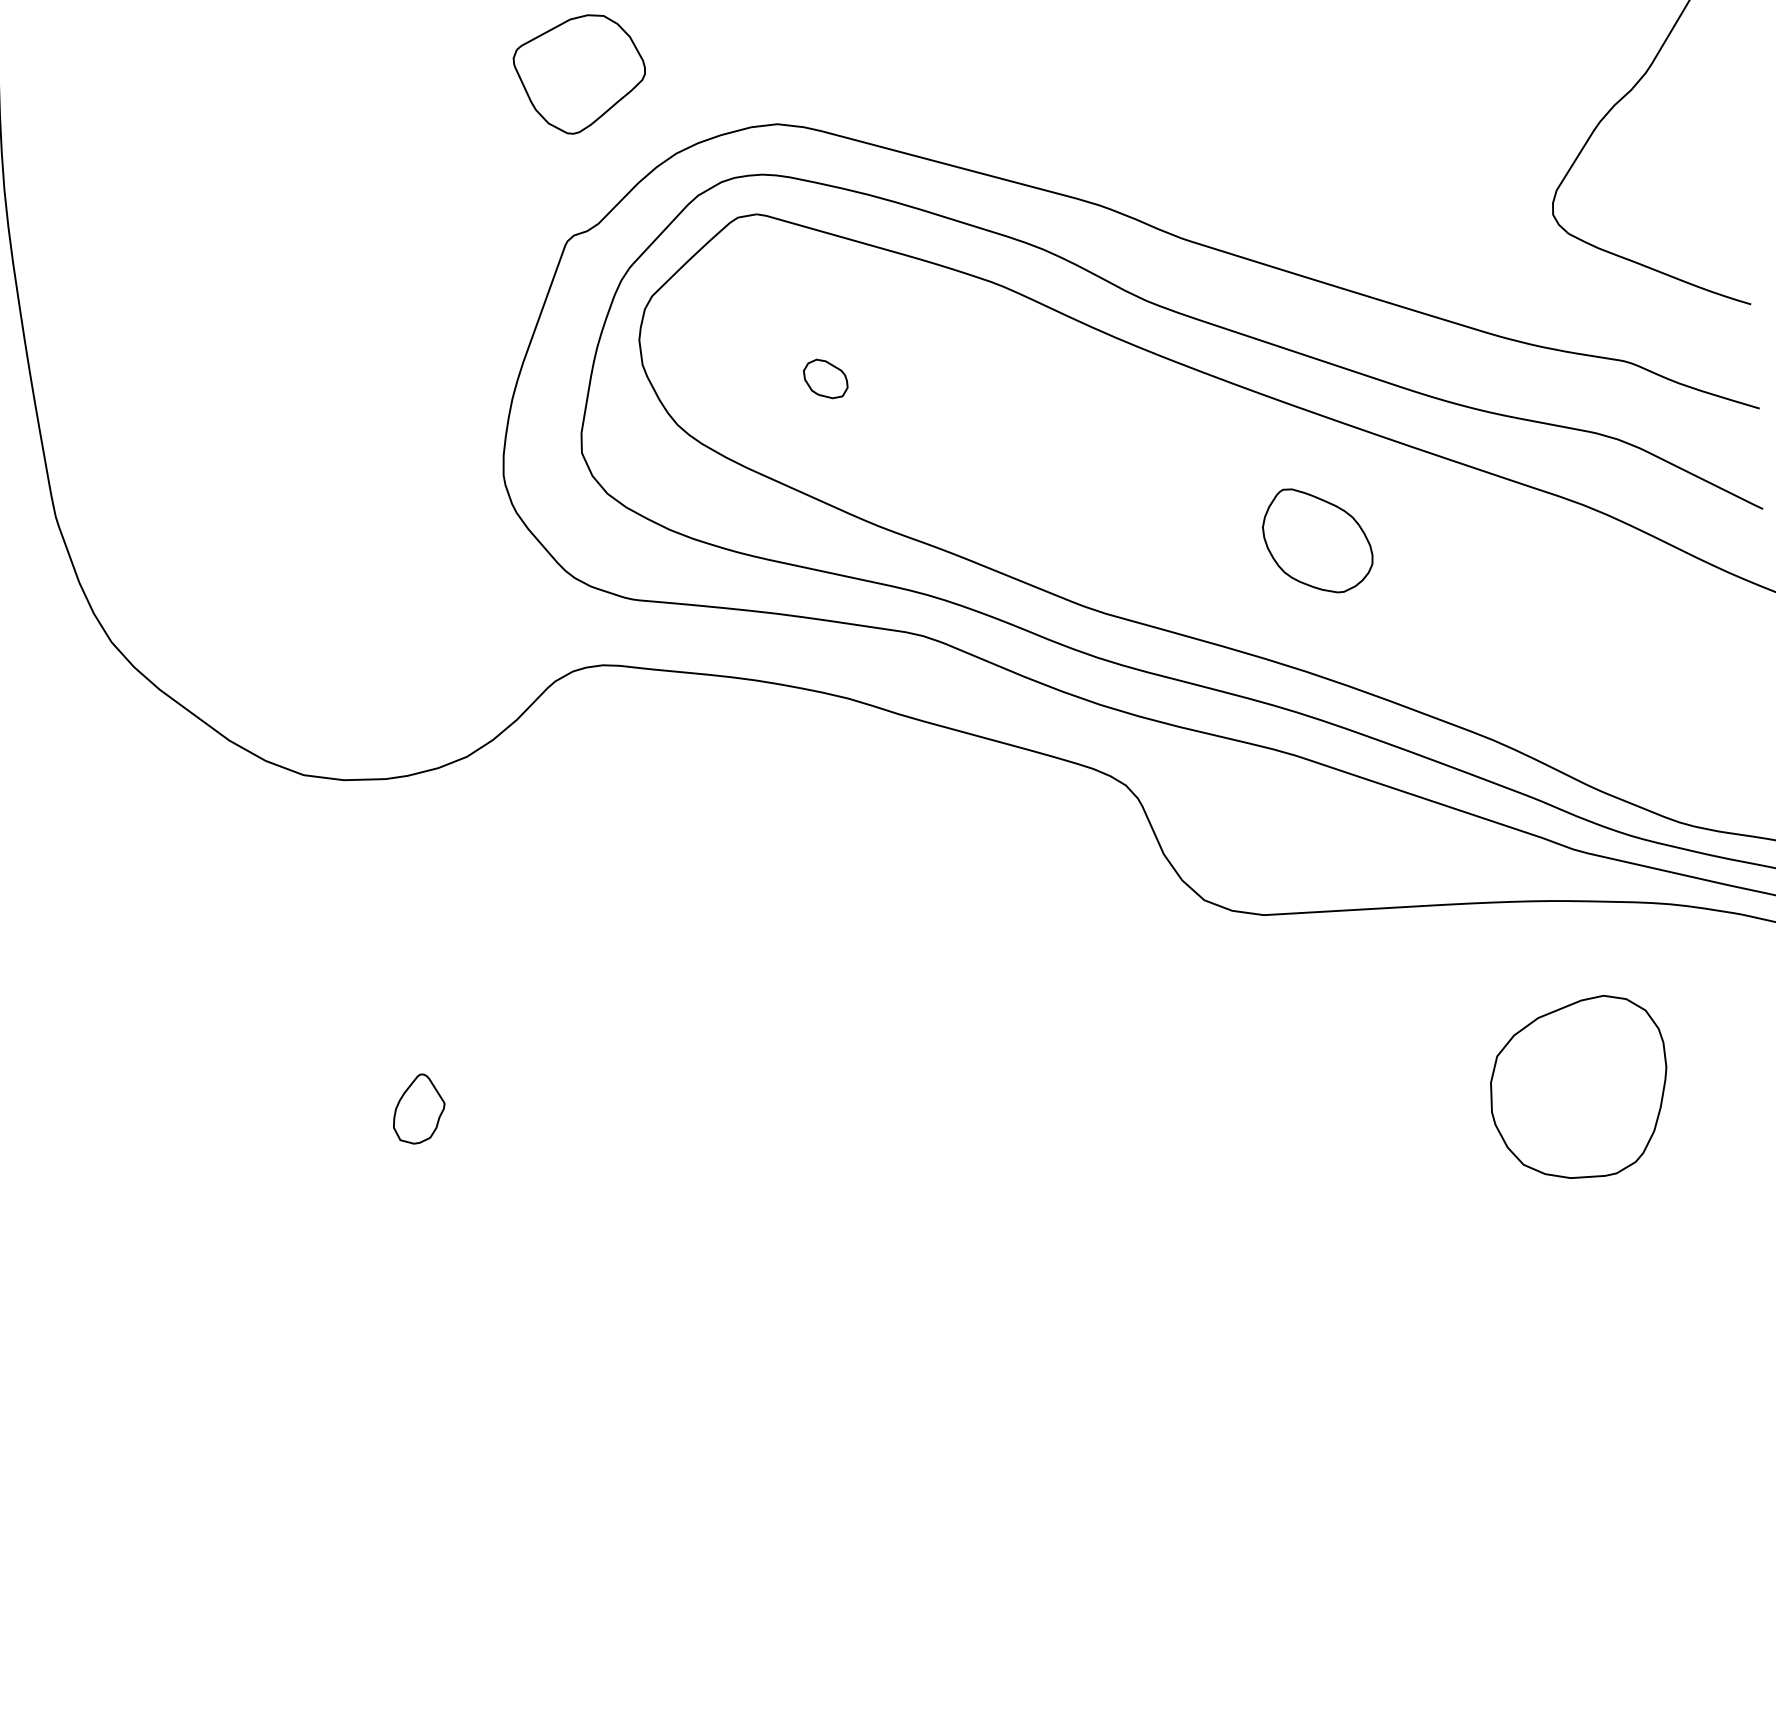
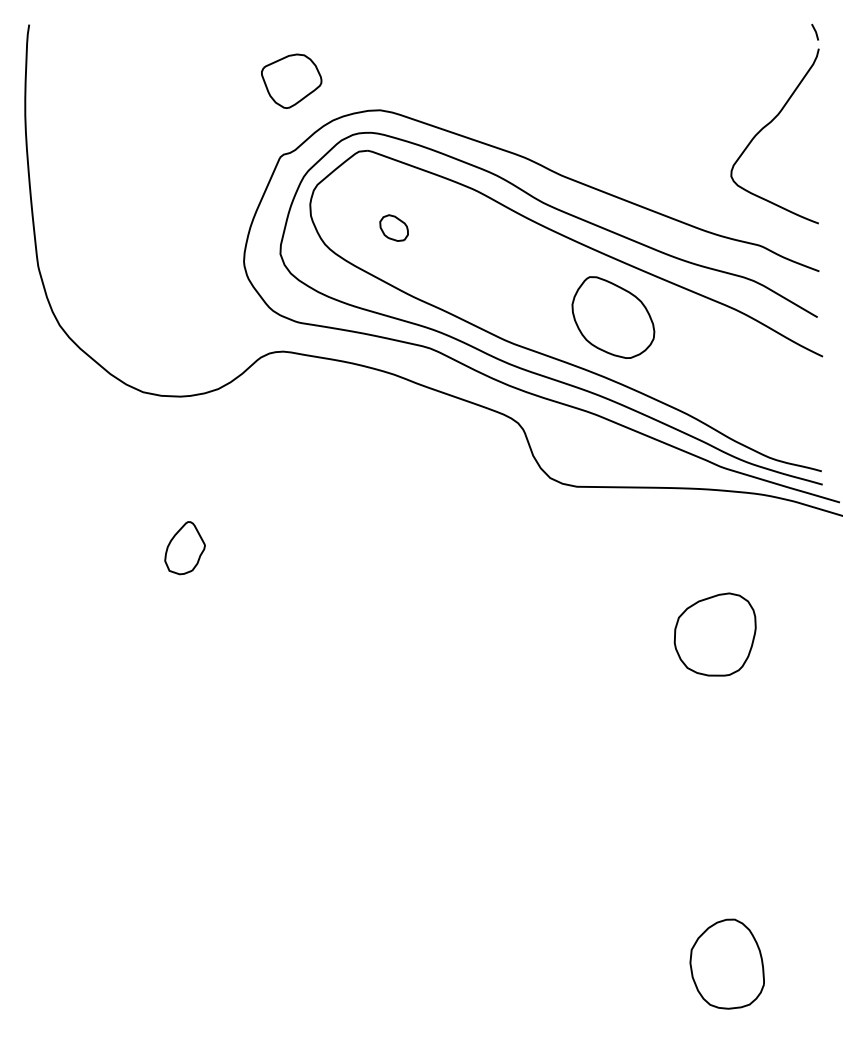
part: (824, 377) -> (393, 227), size x1.43
part: (1317, 540) -> (613, 317), size x1.67
part: (1577, 1087) -> (714, 634), moved
part: (417, 1109) -> (184, 548), size x1.67

